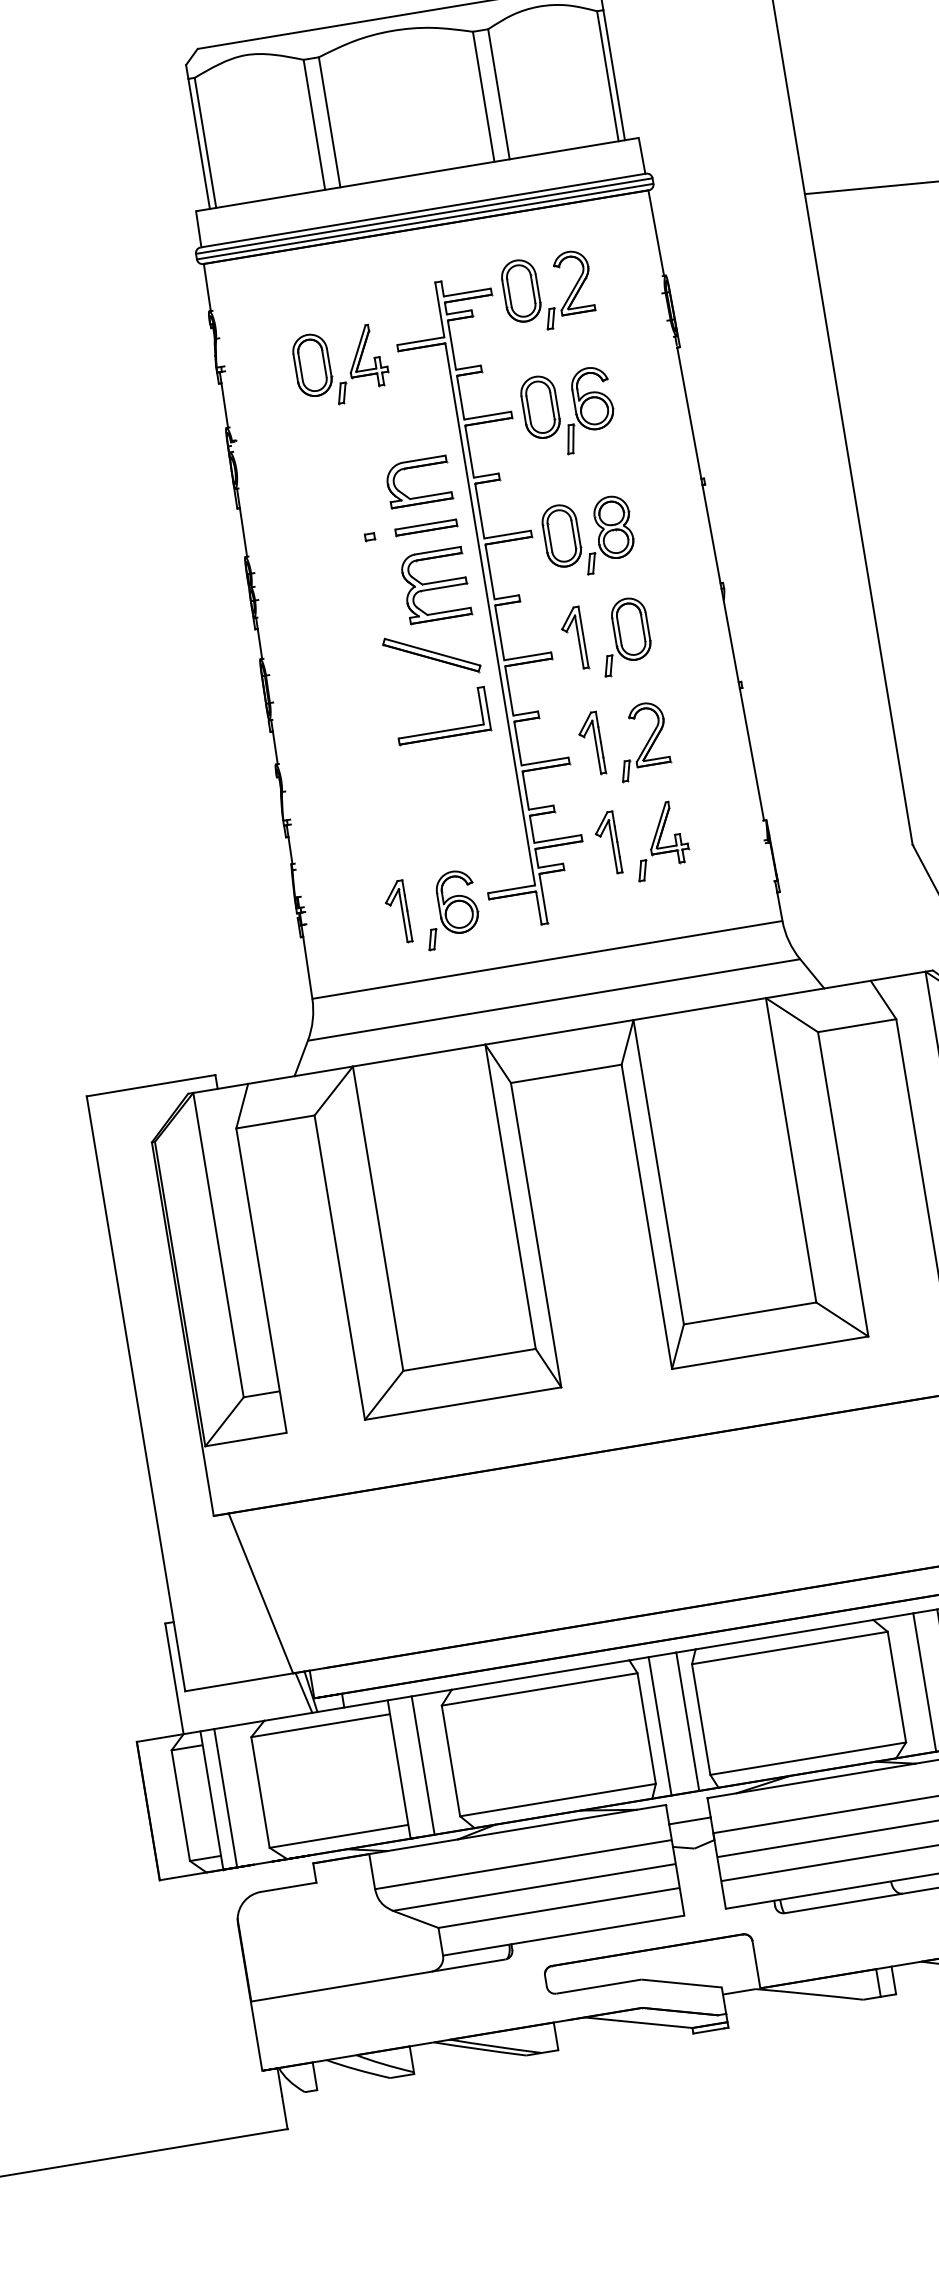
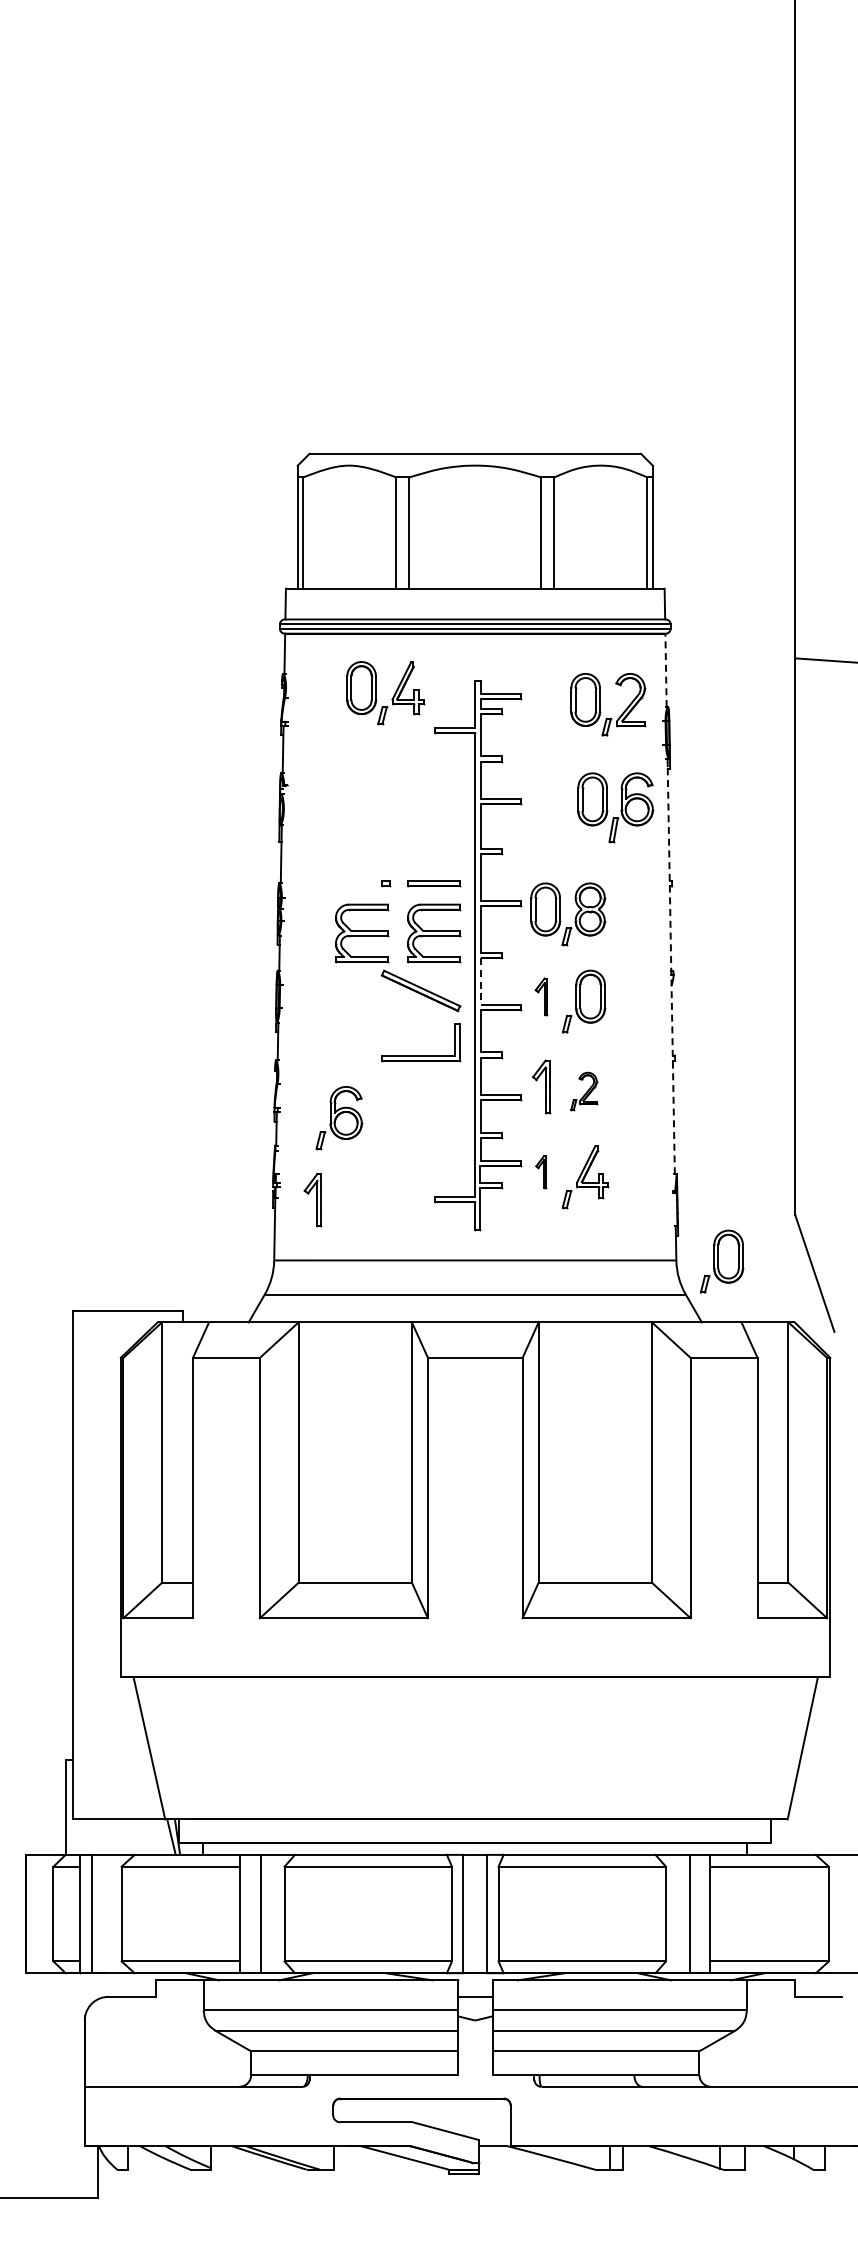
line: (656, 233) -> (666, 670), solid -> dashed
part: (539, 293) -> (600, 704), moved
part: (350, 370) -> (392, 697), moved
part: (568, 412) -> (615, 807), moved
part: (416, 467) -> (434, 832), removed
line: (720, 584) -> (671, 971), solid -> dashed
part: (352, 599) -> (362, 933), added
line: (499, 633) -> (480, 982), solid -> dashed
part: (573, 638) -> (541, 996), size x0.7
part: (641, 741) -> (583, 1091), size x0.6
part: (607, 843) -> (541, 1171), size x0.6
part: (450, 909) -> (339, 1118), moved
part: (396, 912) -> (312, 1200), moved
part: (836, 913) -> (722, 1261), added

